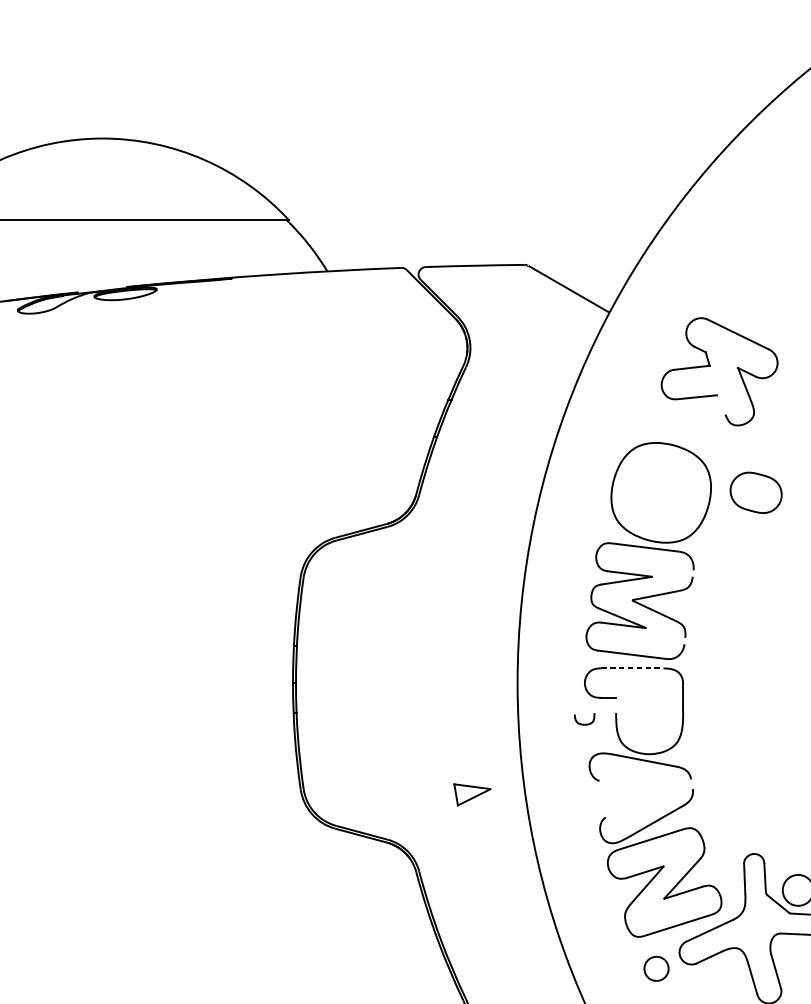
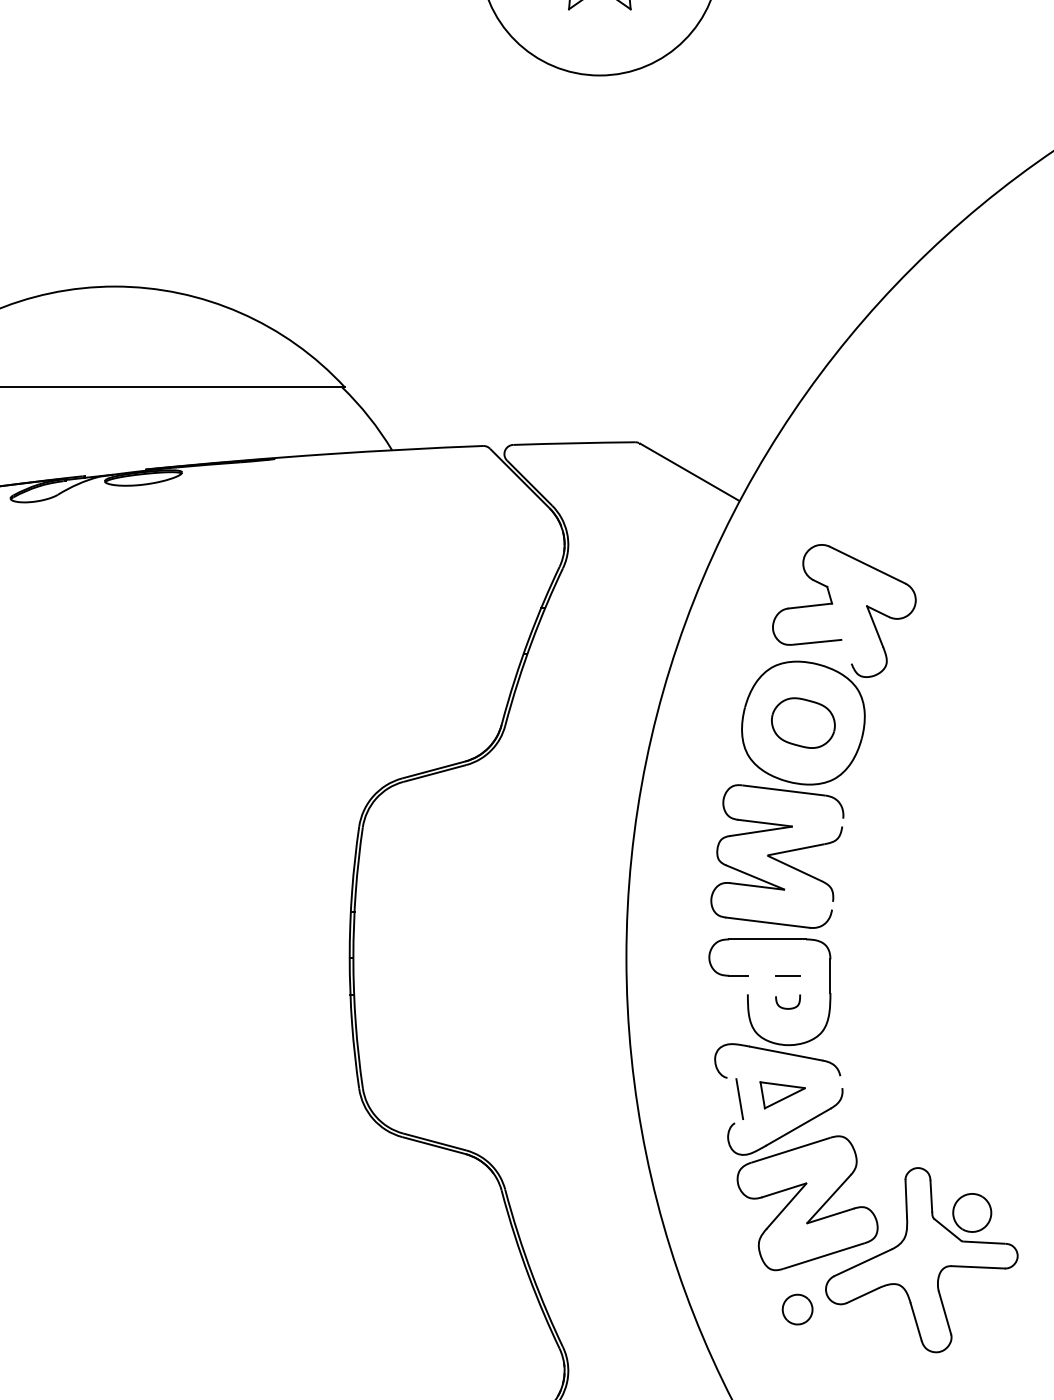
part: (710, 366) -> (833, 604), moved
part: (756, 492) -> (803, 722), moved
line: (632, 668) -> (767, 939), dashed -> solid
line: (649, 697) -> (788, 975), added
curve: (583, 723) -> (786, 1007), moved
part: (472, 795) -> (782, 1095), moved
line: (609, 798) -> (739, 1099), added

